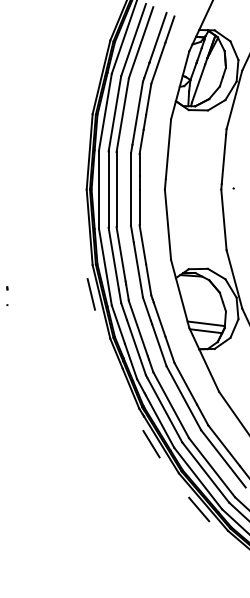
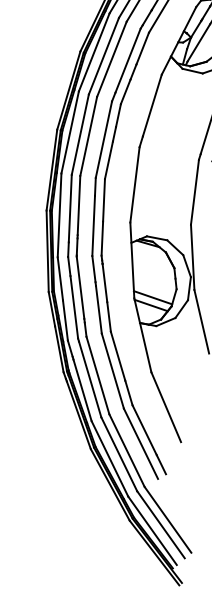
line: (91, 294) -> (38, 241), removed
line: (151, 443) -> (68, 411), removed
line: (199, 509) -> (104, 491), removed

